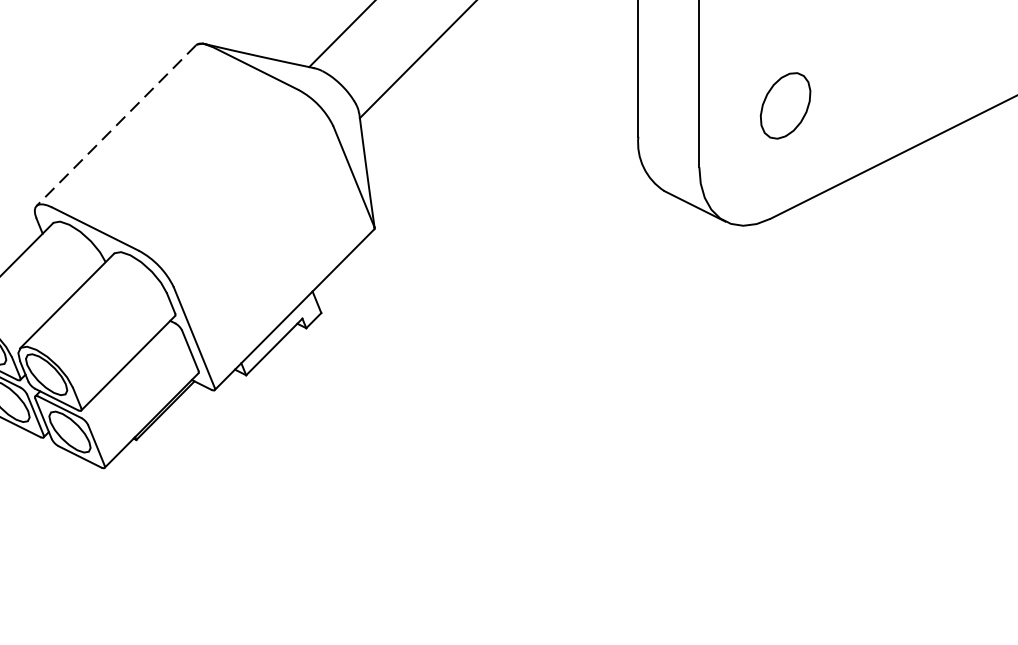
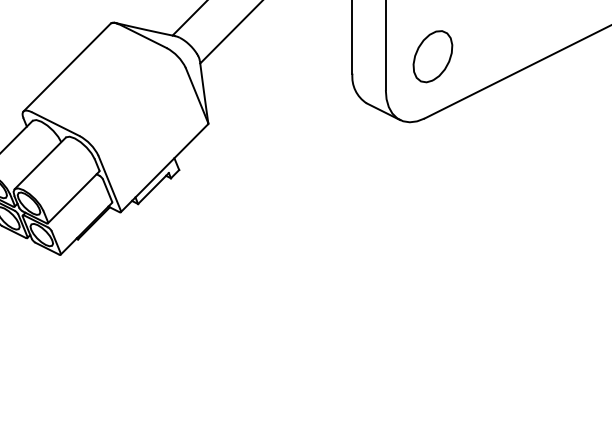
part: (784, 105) -> (432, 56), size x1.43
line: (116, 125) -> (67, 67), dashed -> solid

